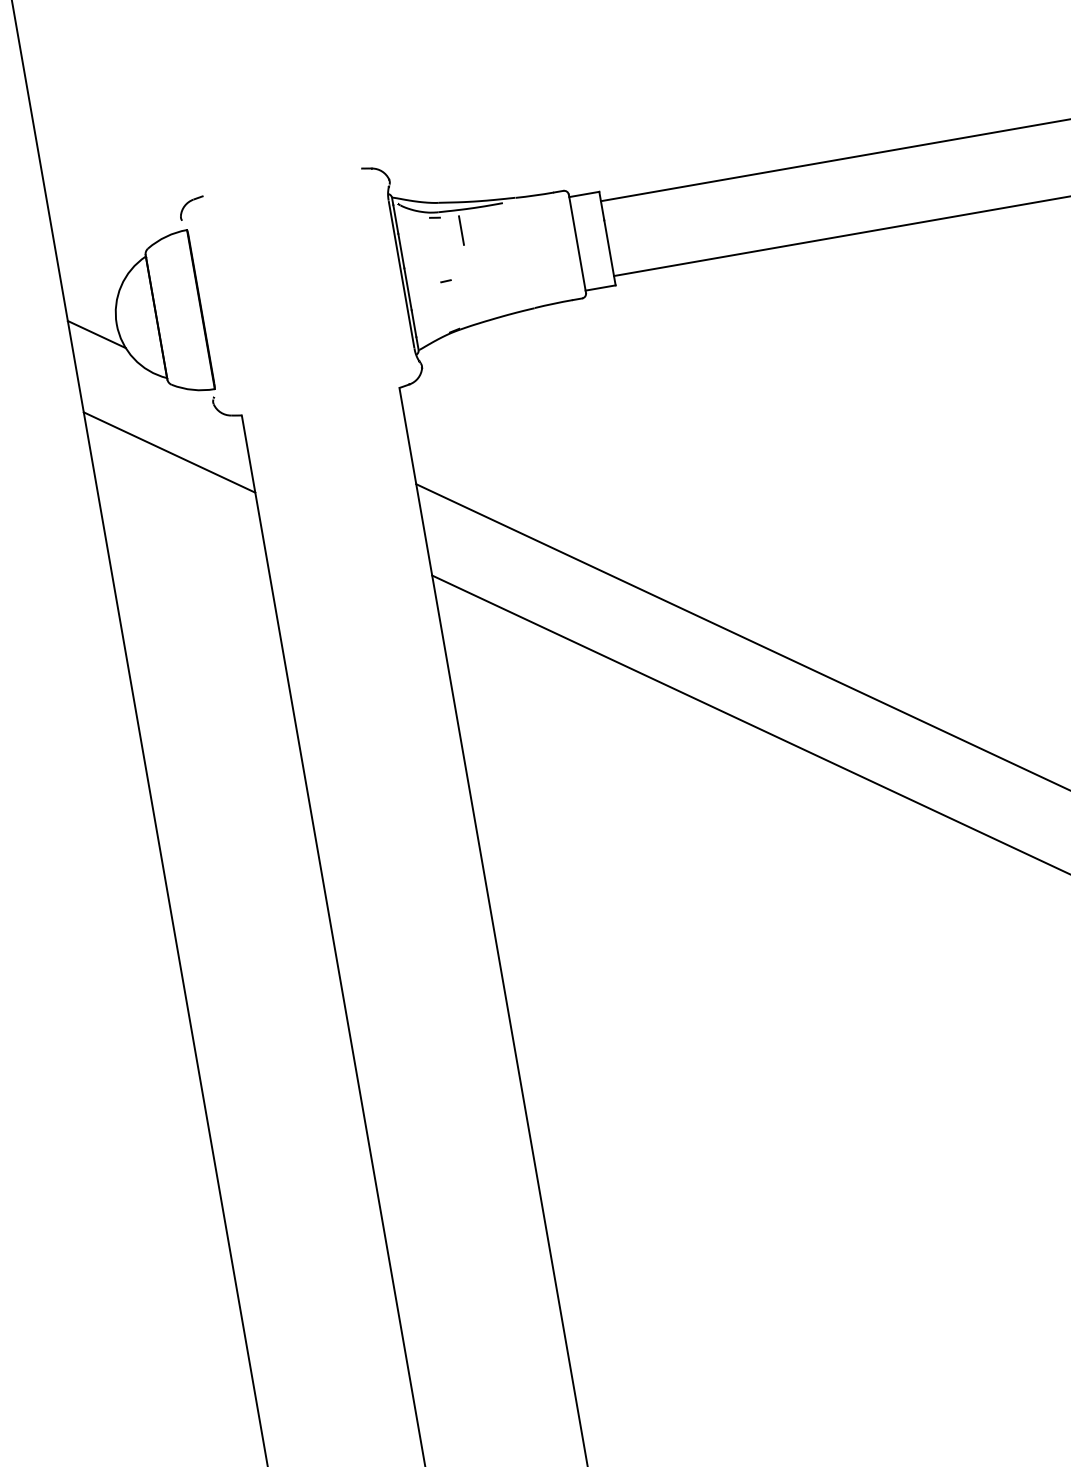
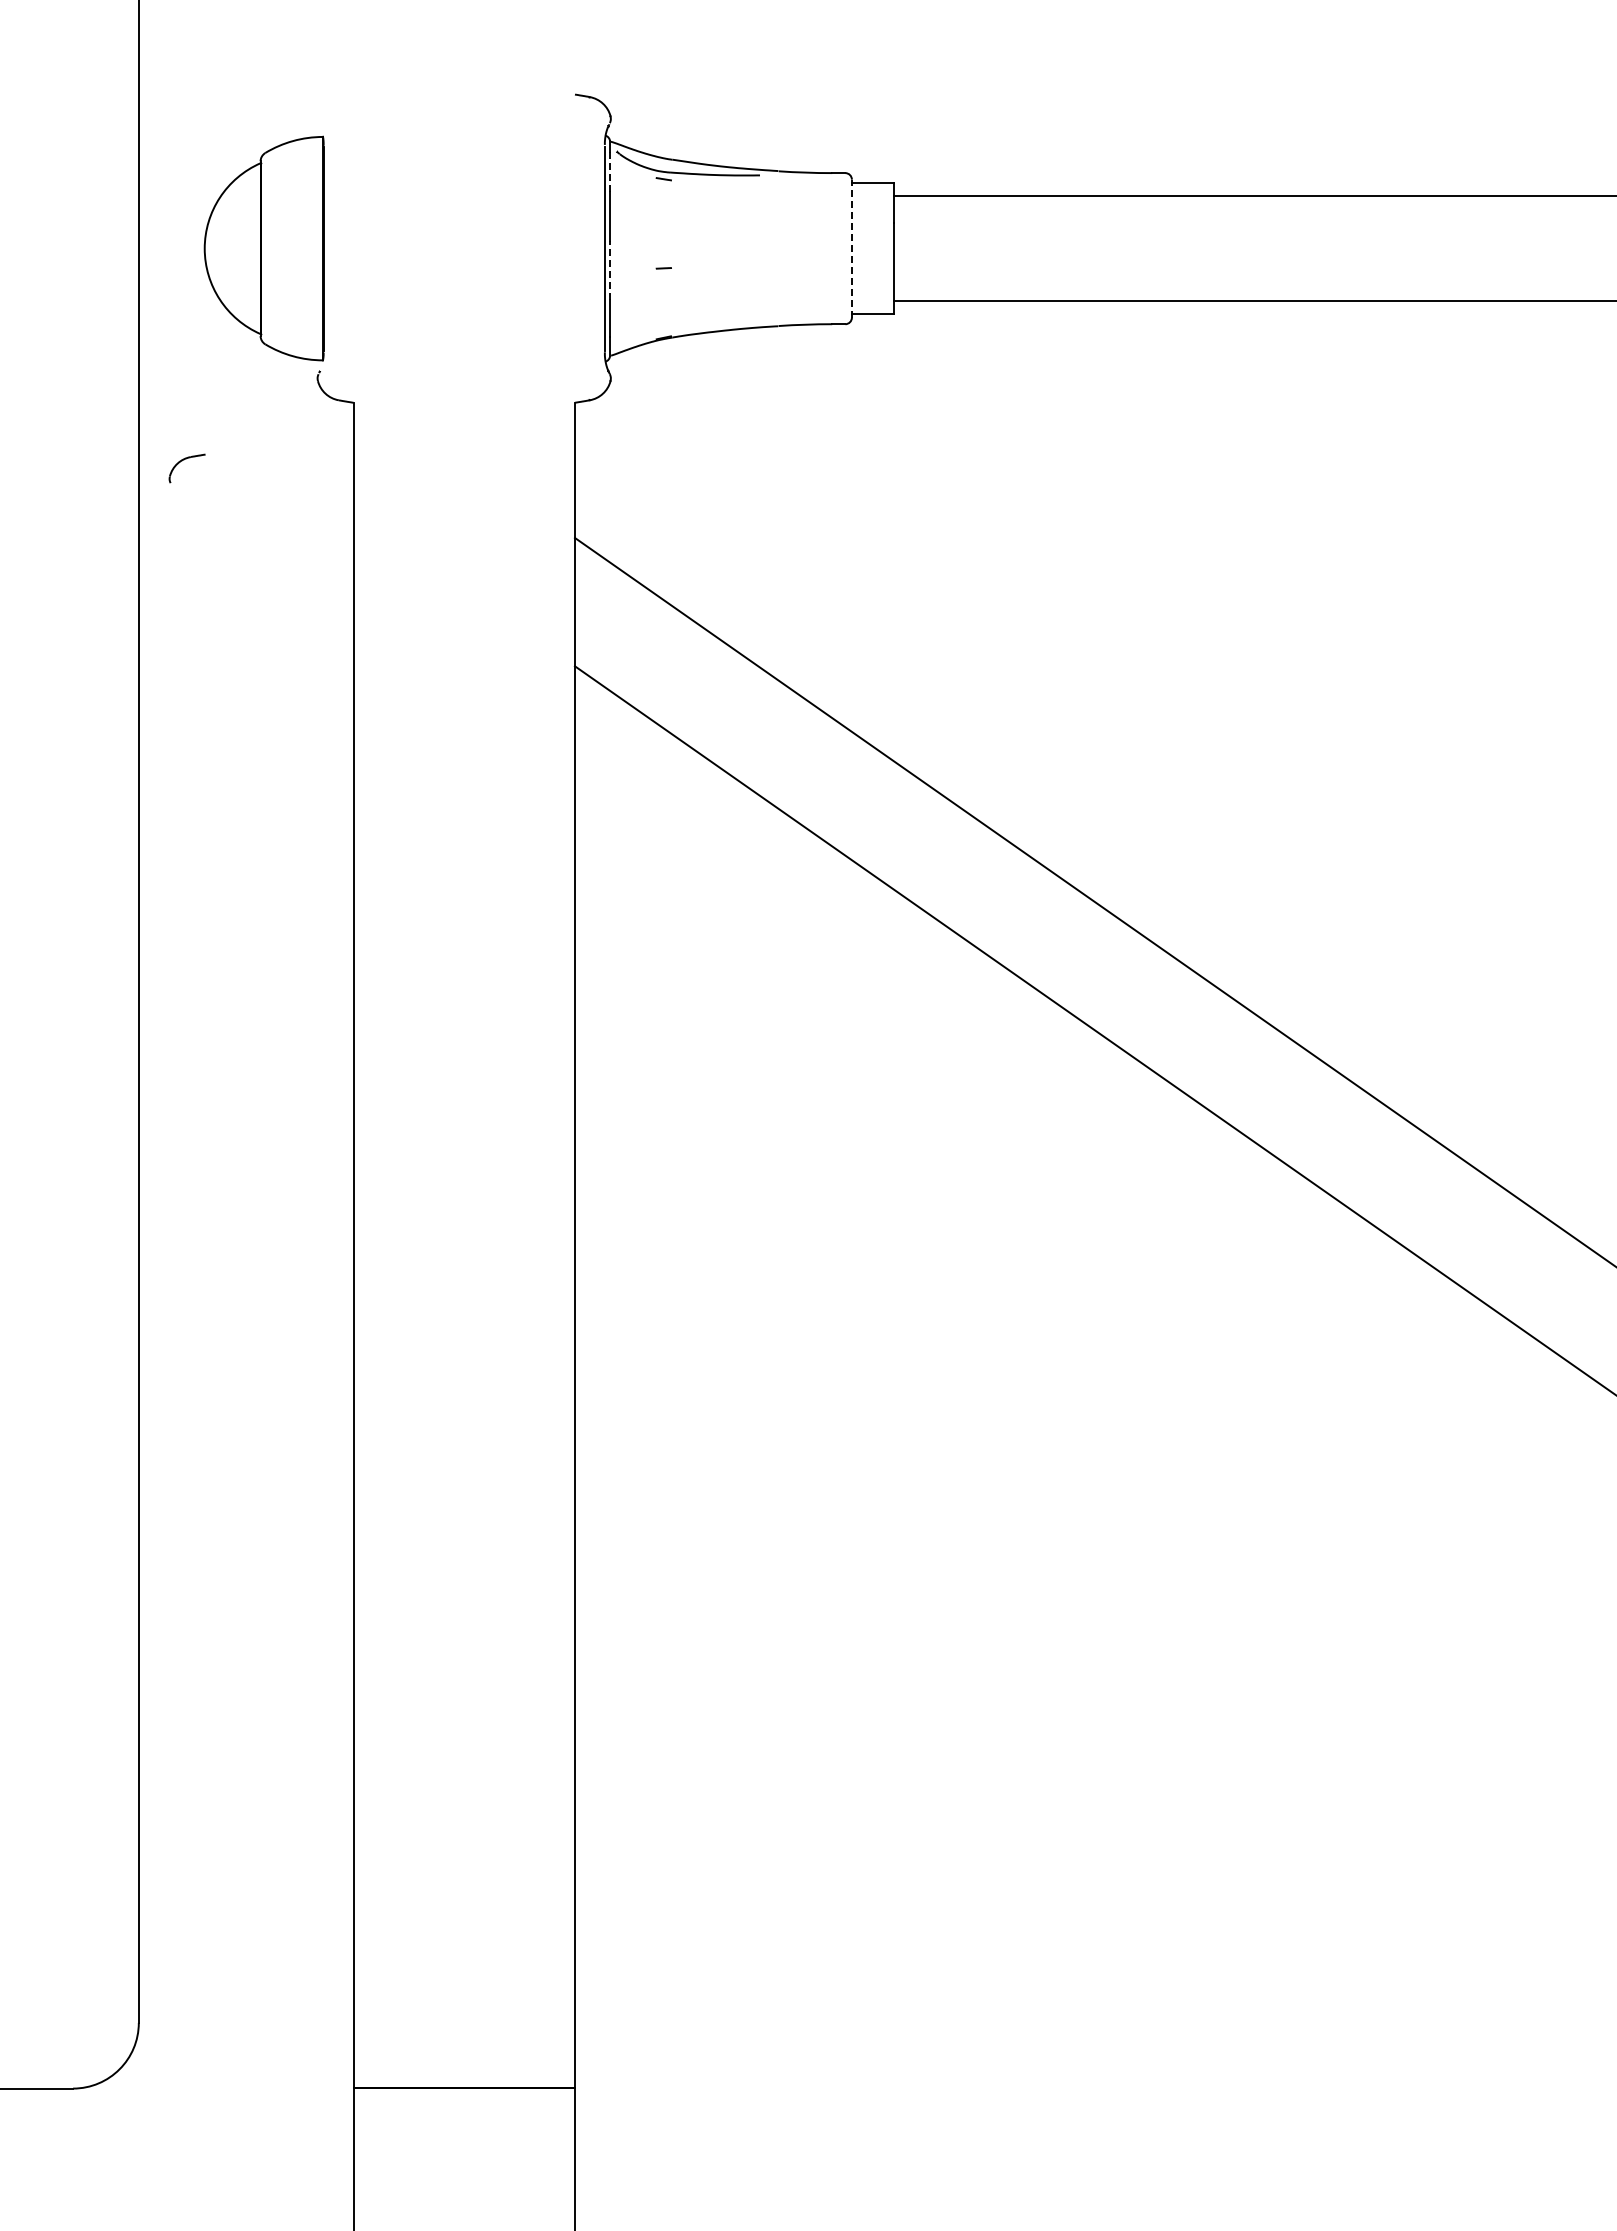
part: (188, 203) -> (182, 461), moved
line: (396, 218) -> (610, 171), solid -> dashed
line: (461, 230) -> (696, 202), removed
line: (577, 243) -> (851, 248), solid -> dashed
line: (408, 288) -> (610, 269), solid -> dashed
line: (96, 334) -> (174, 257), removed
line: (168, 452) -> (245, 435), removed

